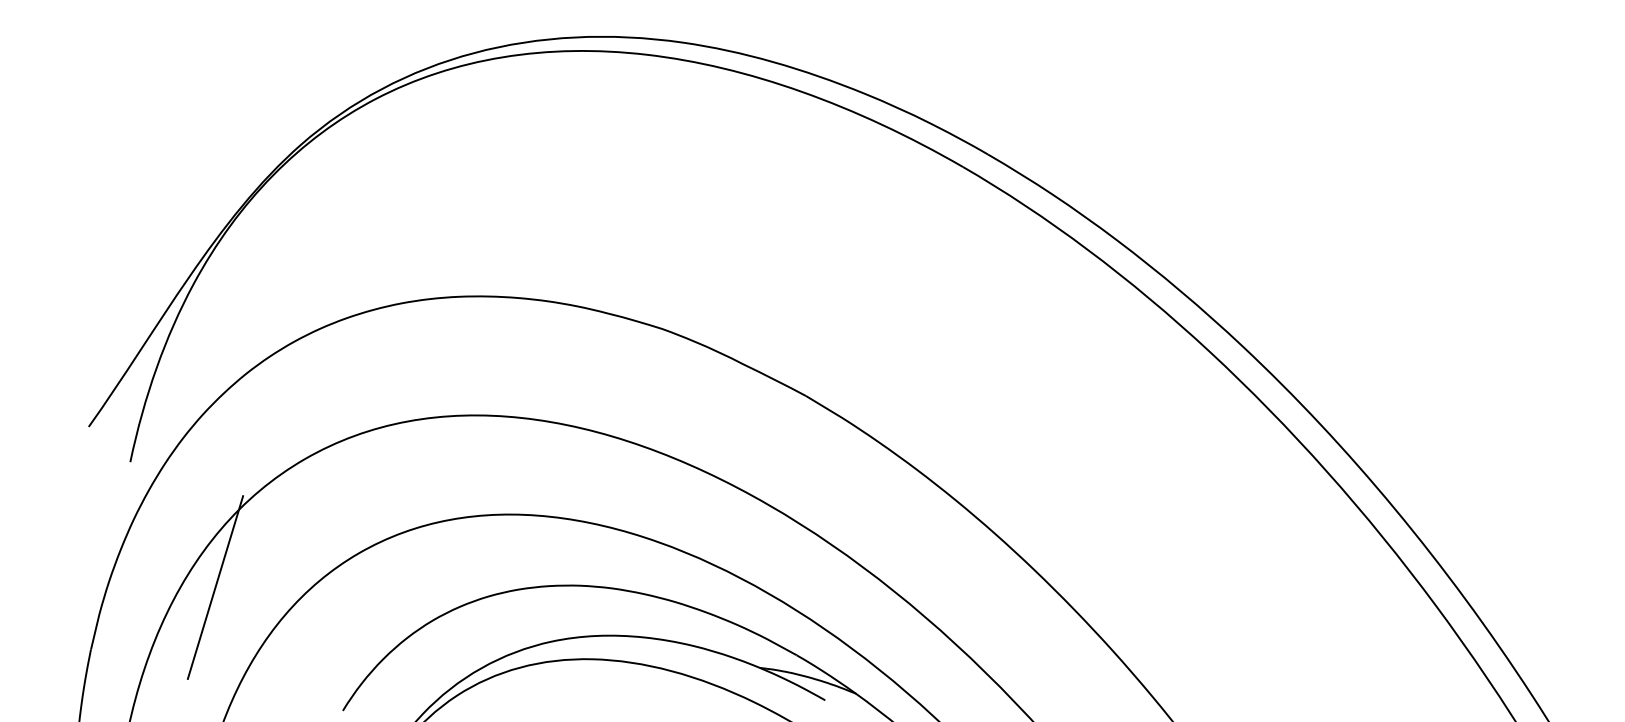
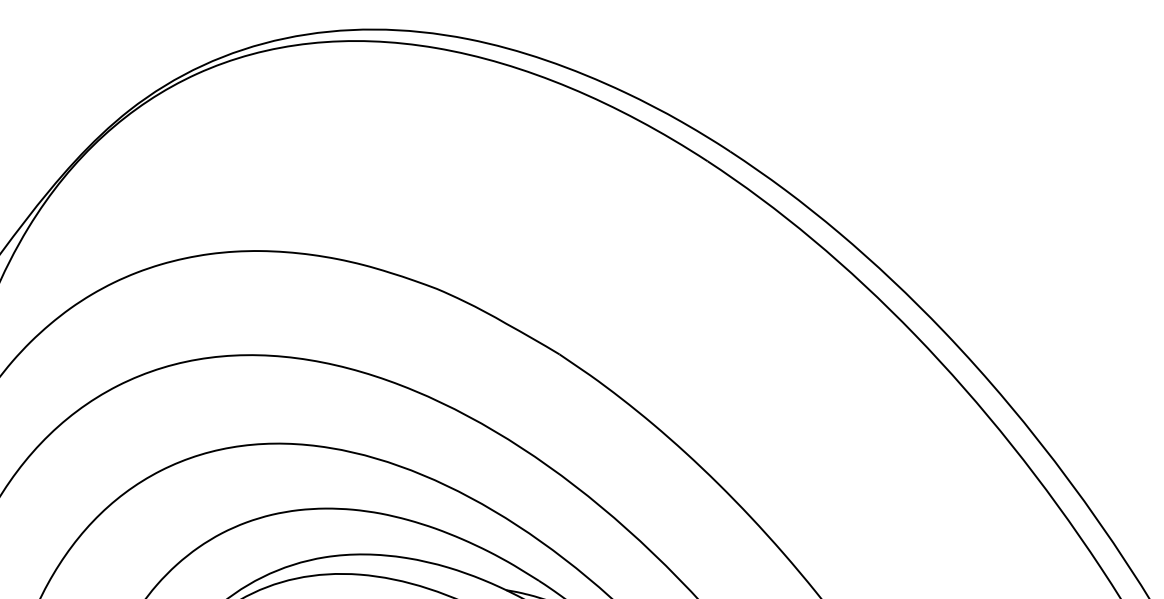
line: (215, 587) -> (33, 493), removed

